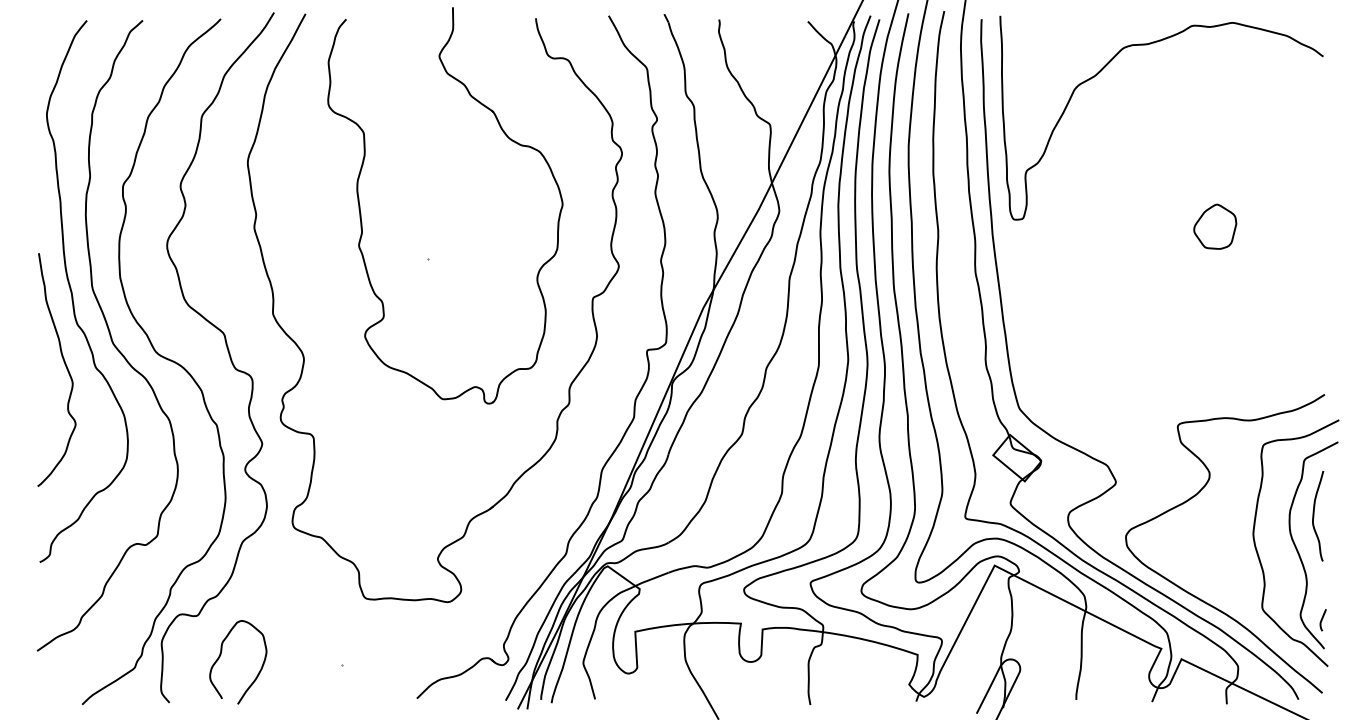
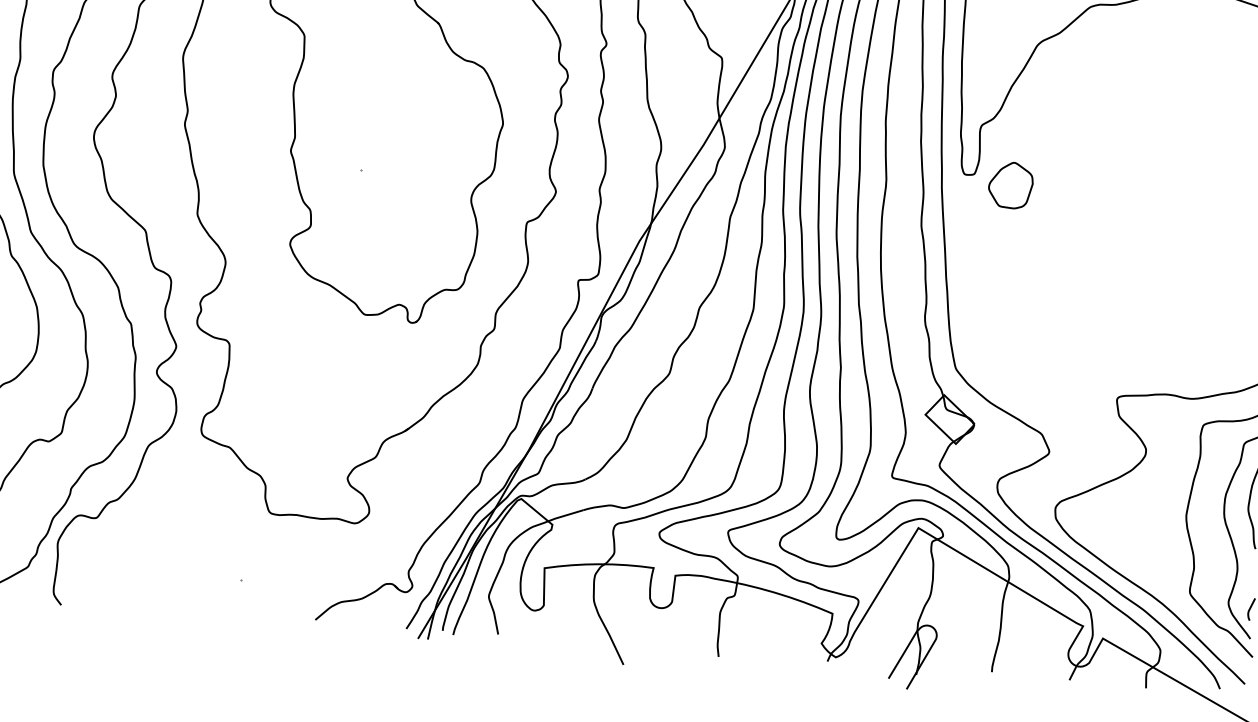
part: (1215, 226) -> (1011, 185), moved
curve: (220, 657) -> (116, 562), removed

